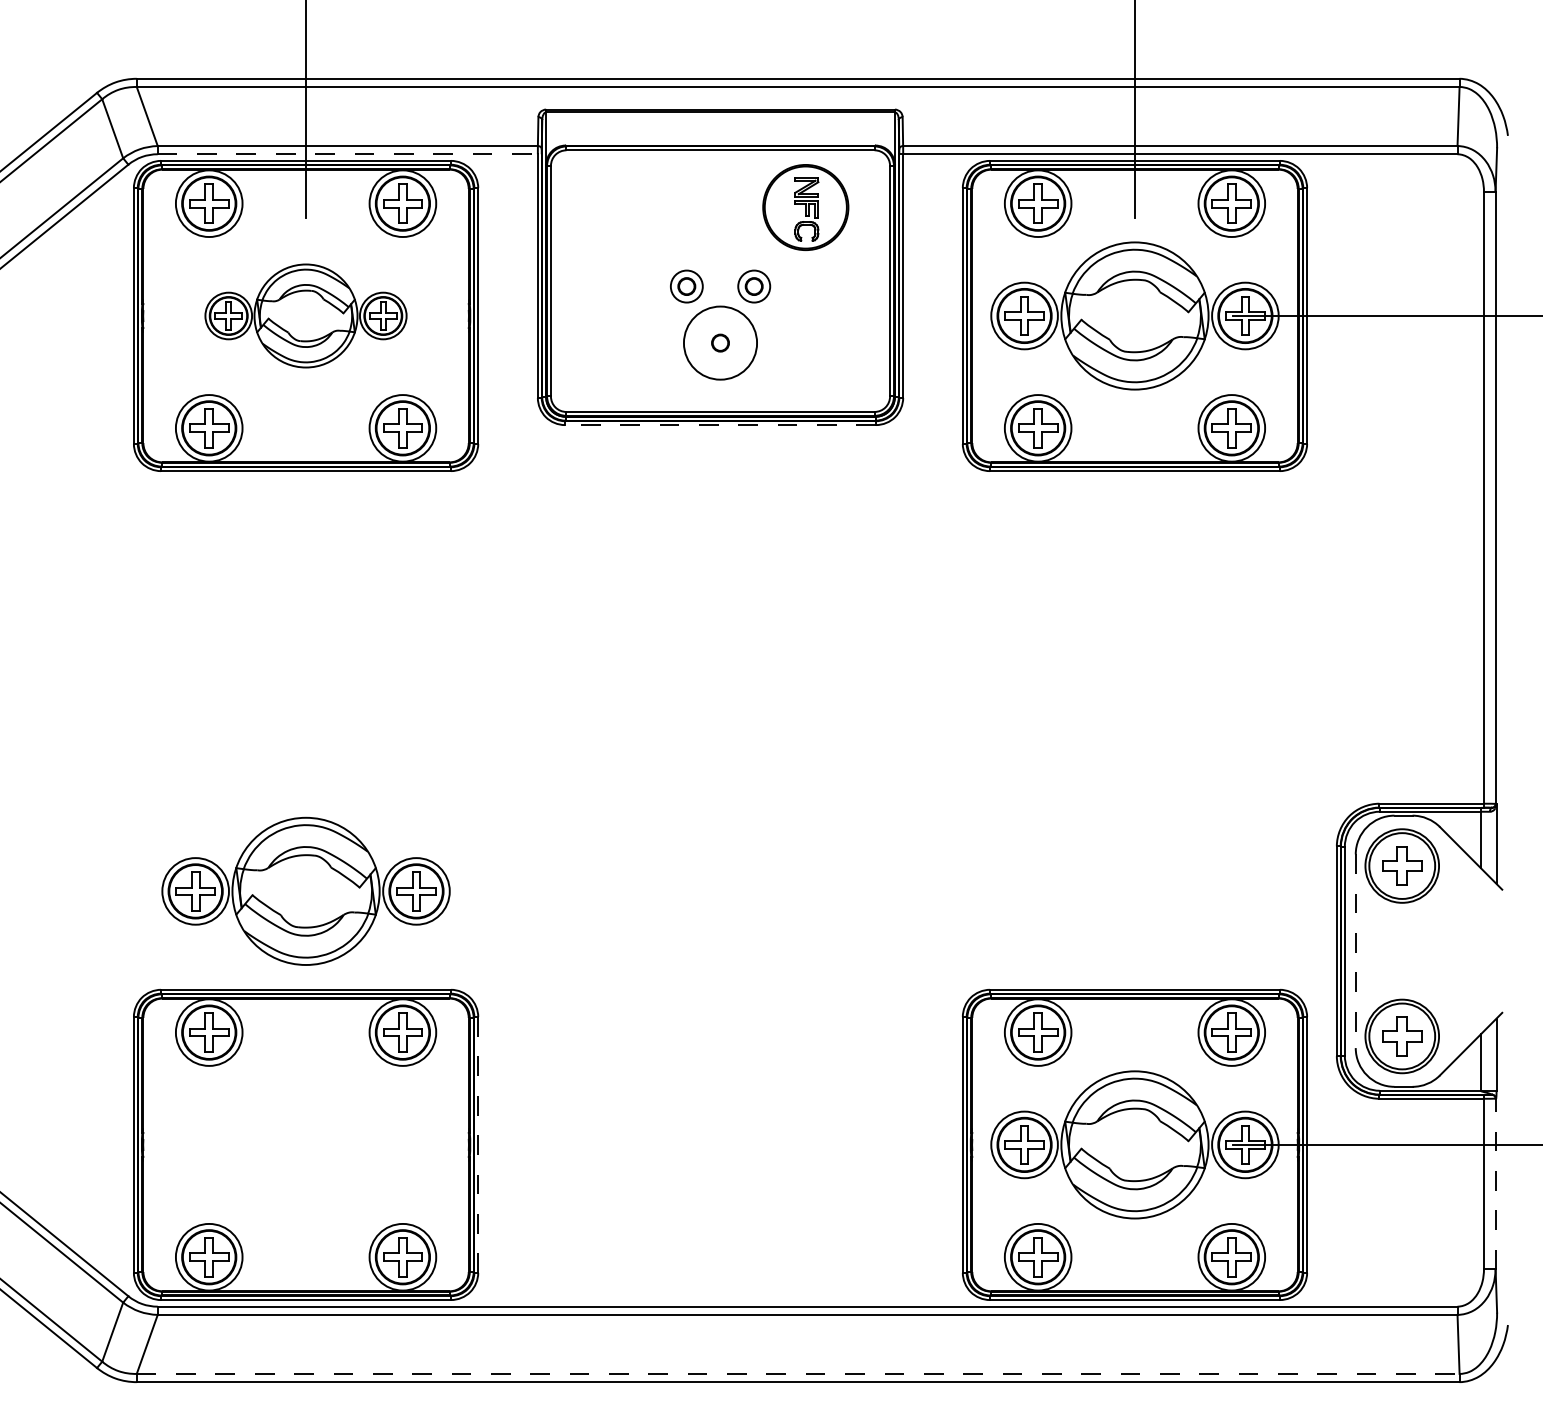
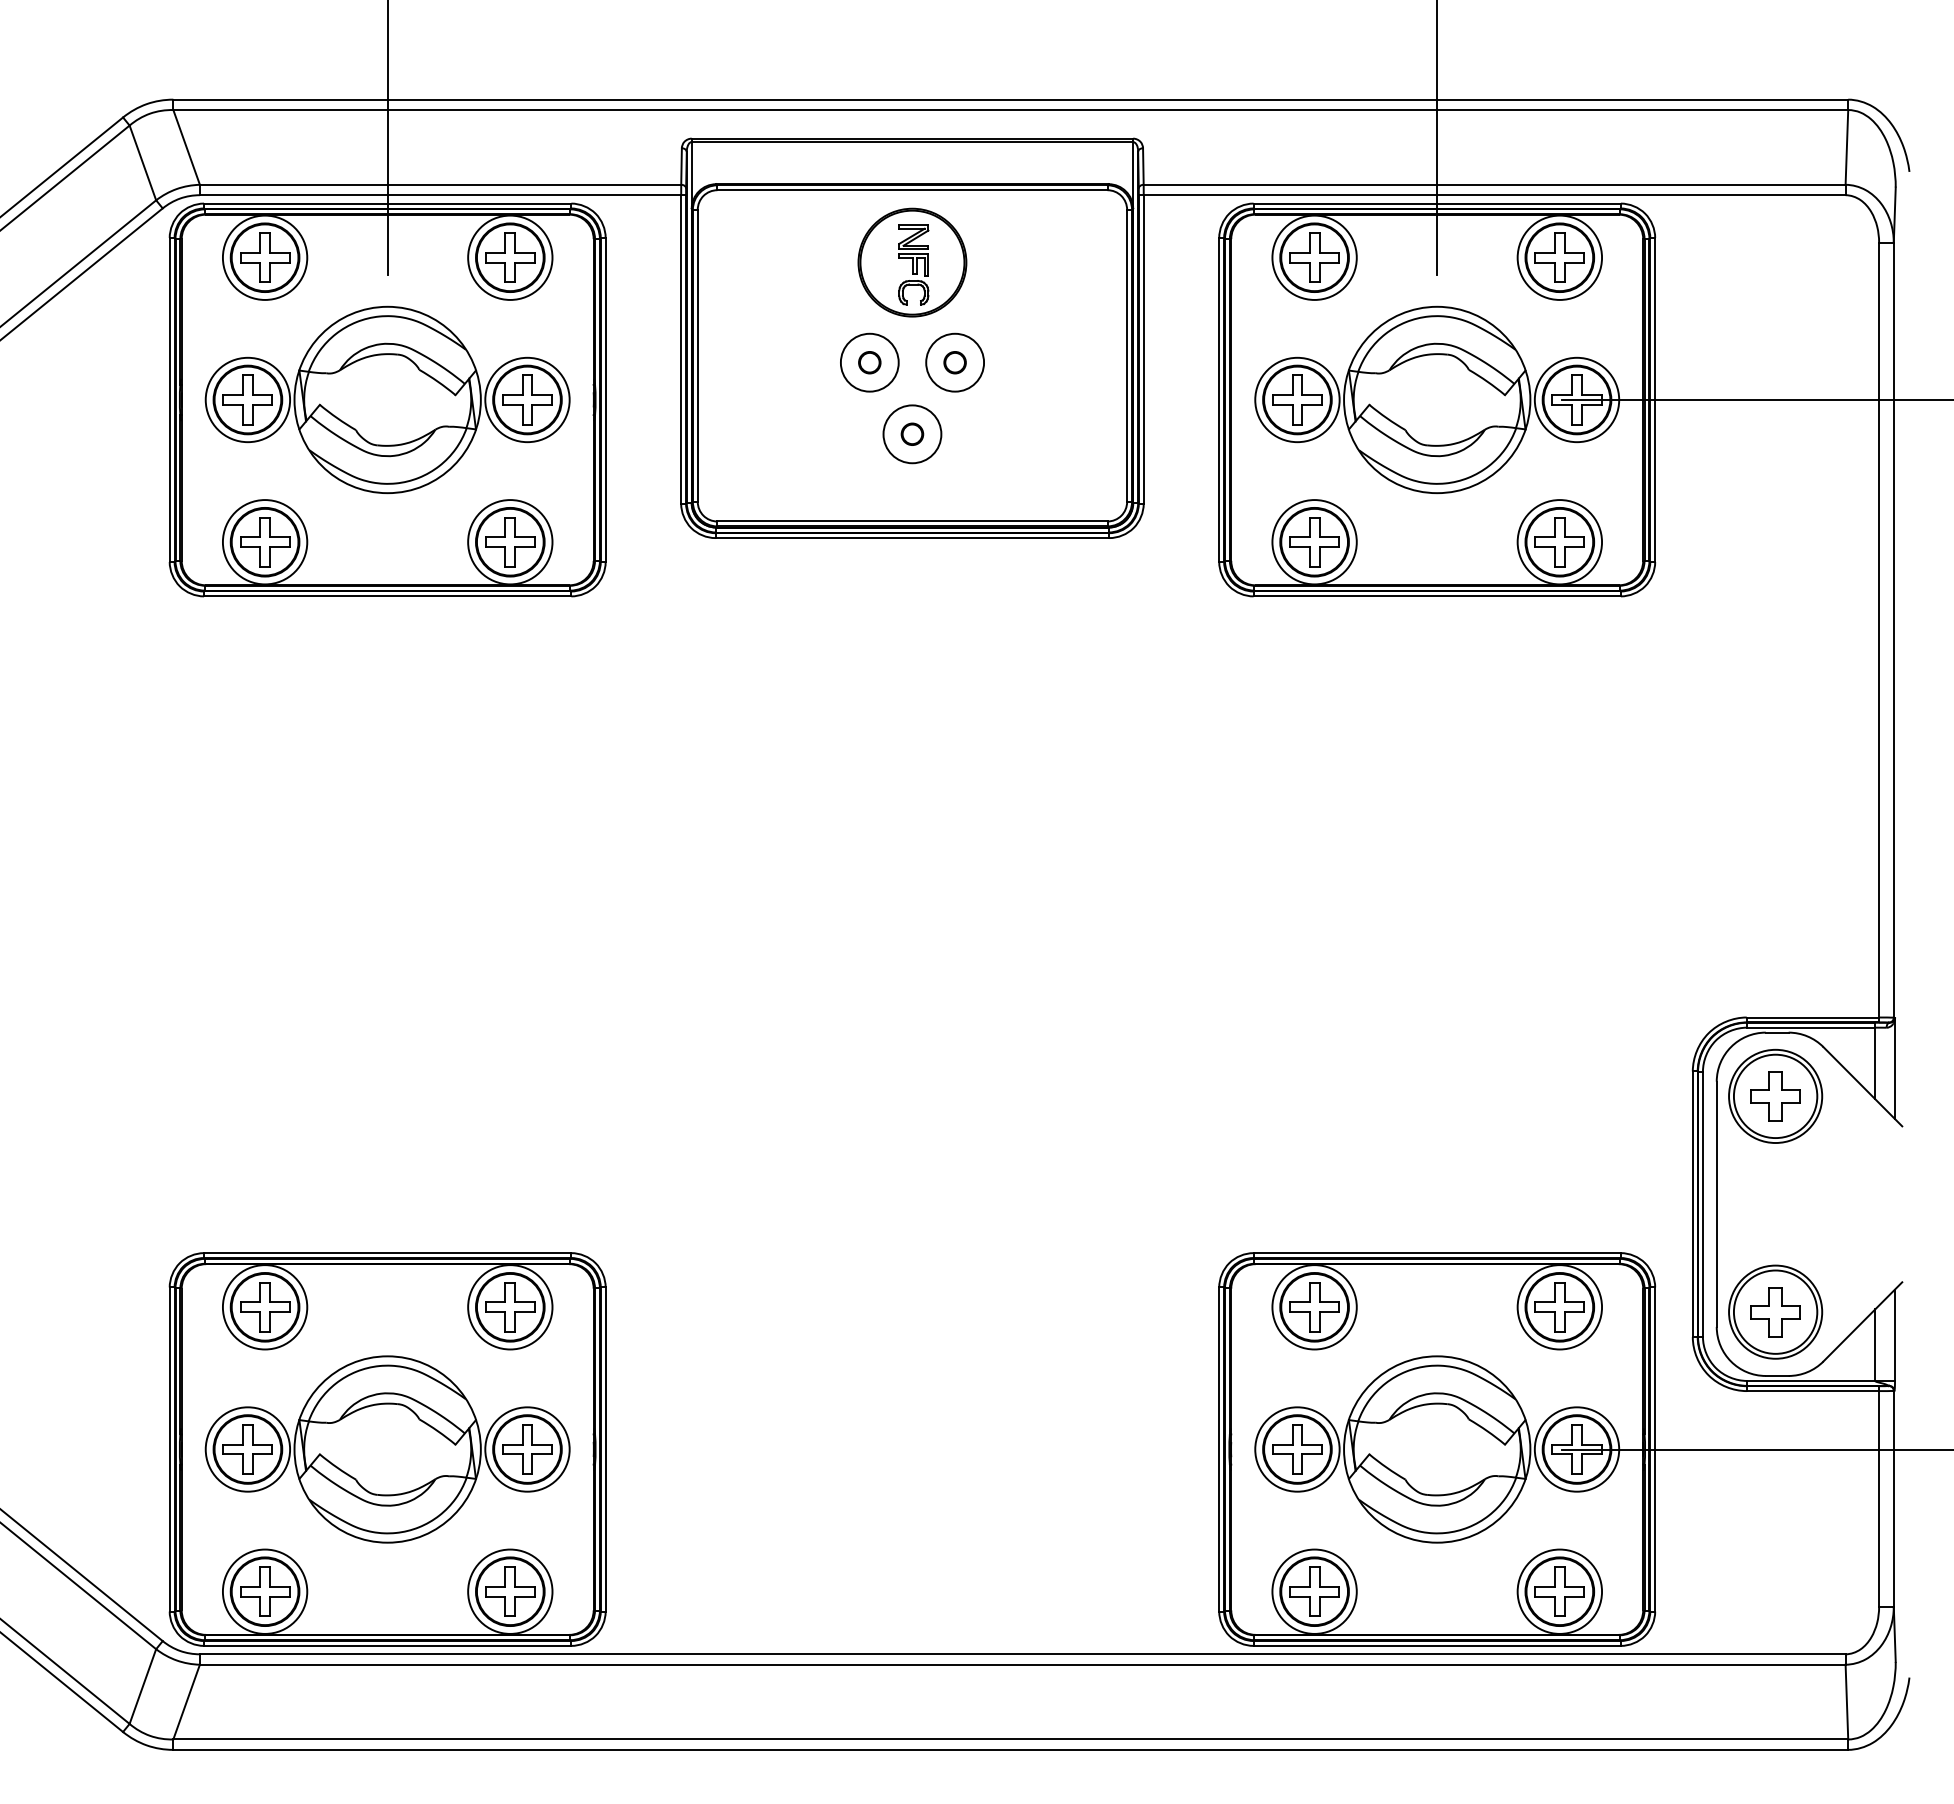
line: (350, 154) -> (443, 195), dashed -> solid
part: (805, 207) -> (912, 262), moved
circle: (686, 286) -> (869, 362), size x1.43
circle: (754, 286) -> (955, 362), size x1.43
part: (305, 315) -> (387, 399), size x1.43
circle: (720, 343) -> (912, 434), size x0.62
line: (720, 425) -> (912, 538), dashed -> solid
part: (305, 891) -> (387, 1449), moved
line: (1355, 951) -> (1716, 1204), dashed -> solid
line: (478, 1144) -> (605, 1449), dashed -> solid
line: (1495, 1183) -> (1893, 1498), dashed -> solid
line: (798, 1373) -> (1011, 1739), dashed -> solid

